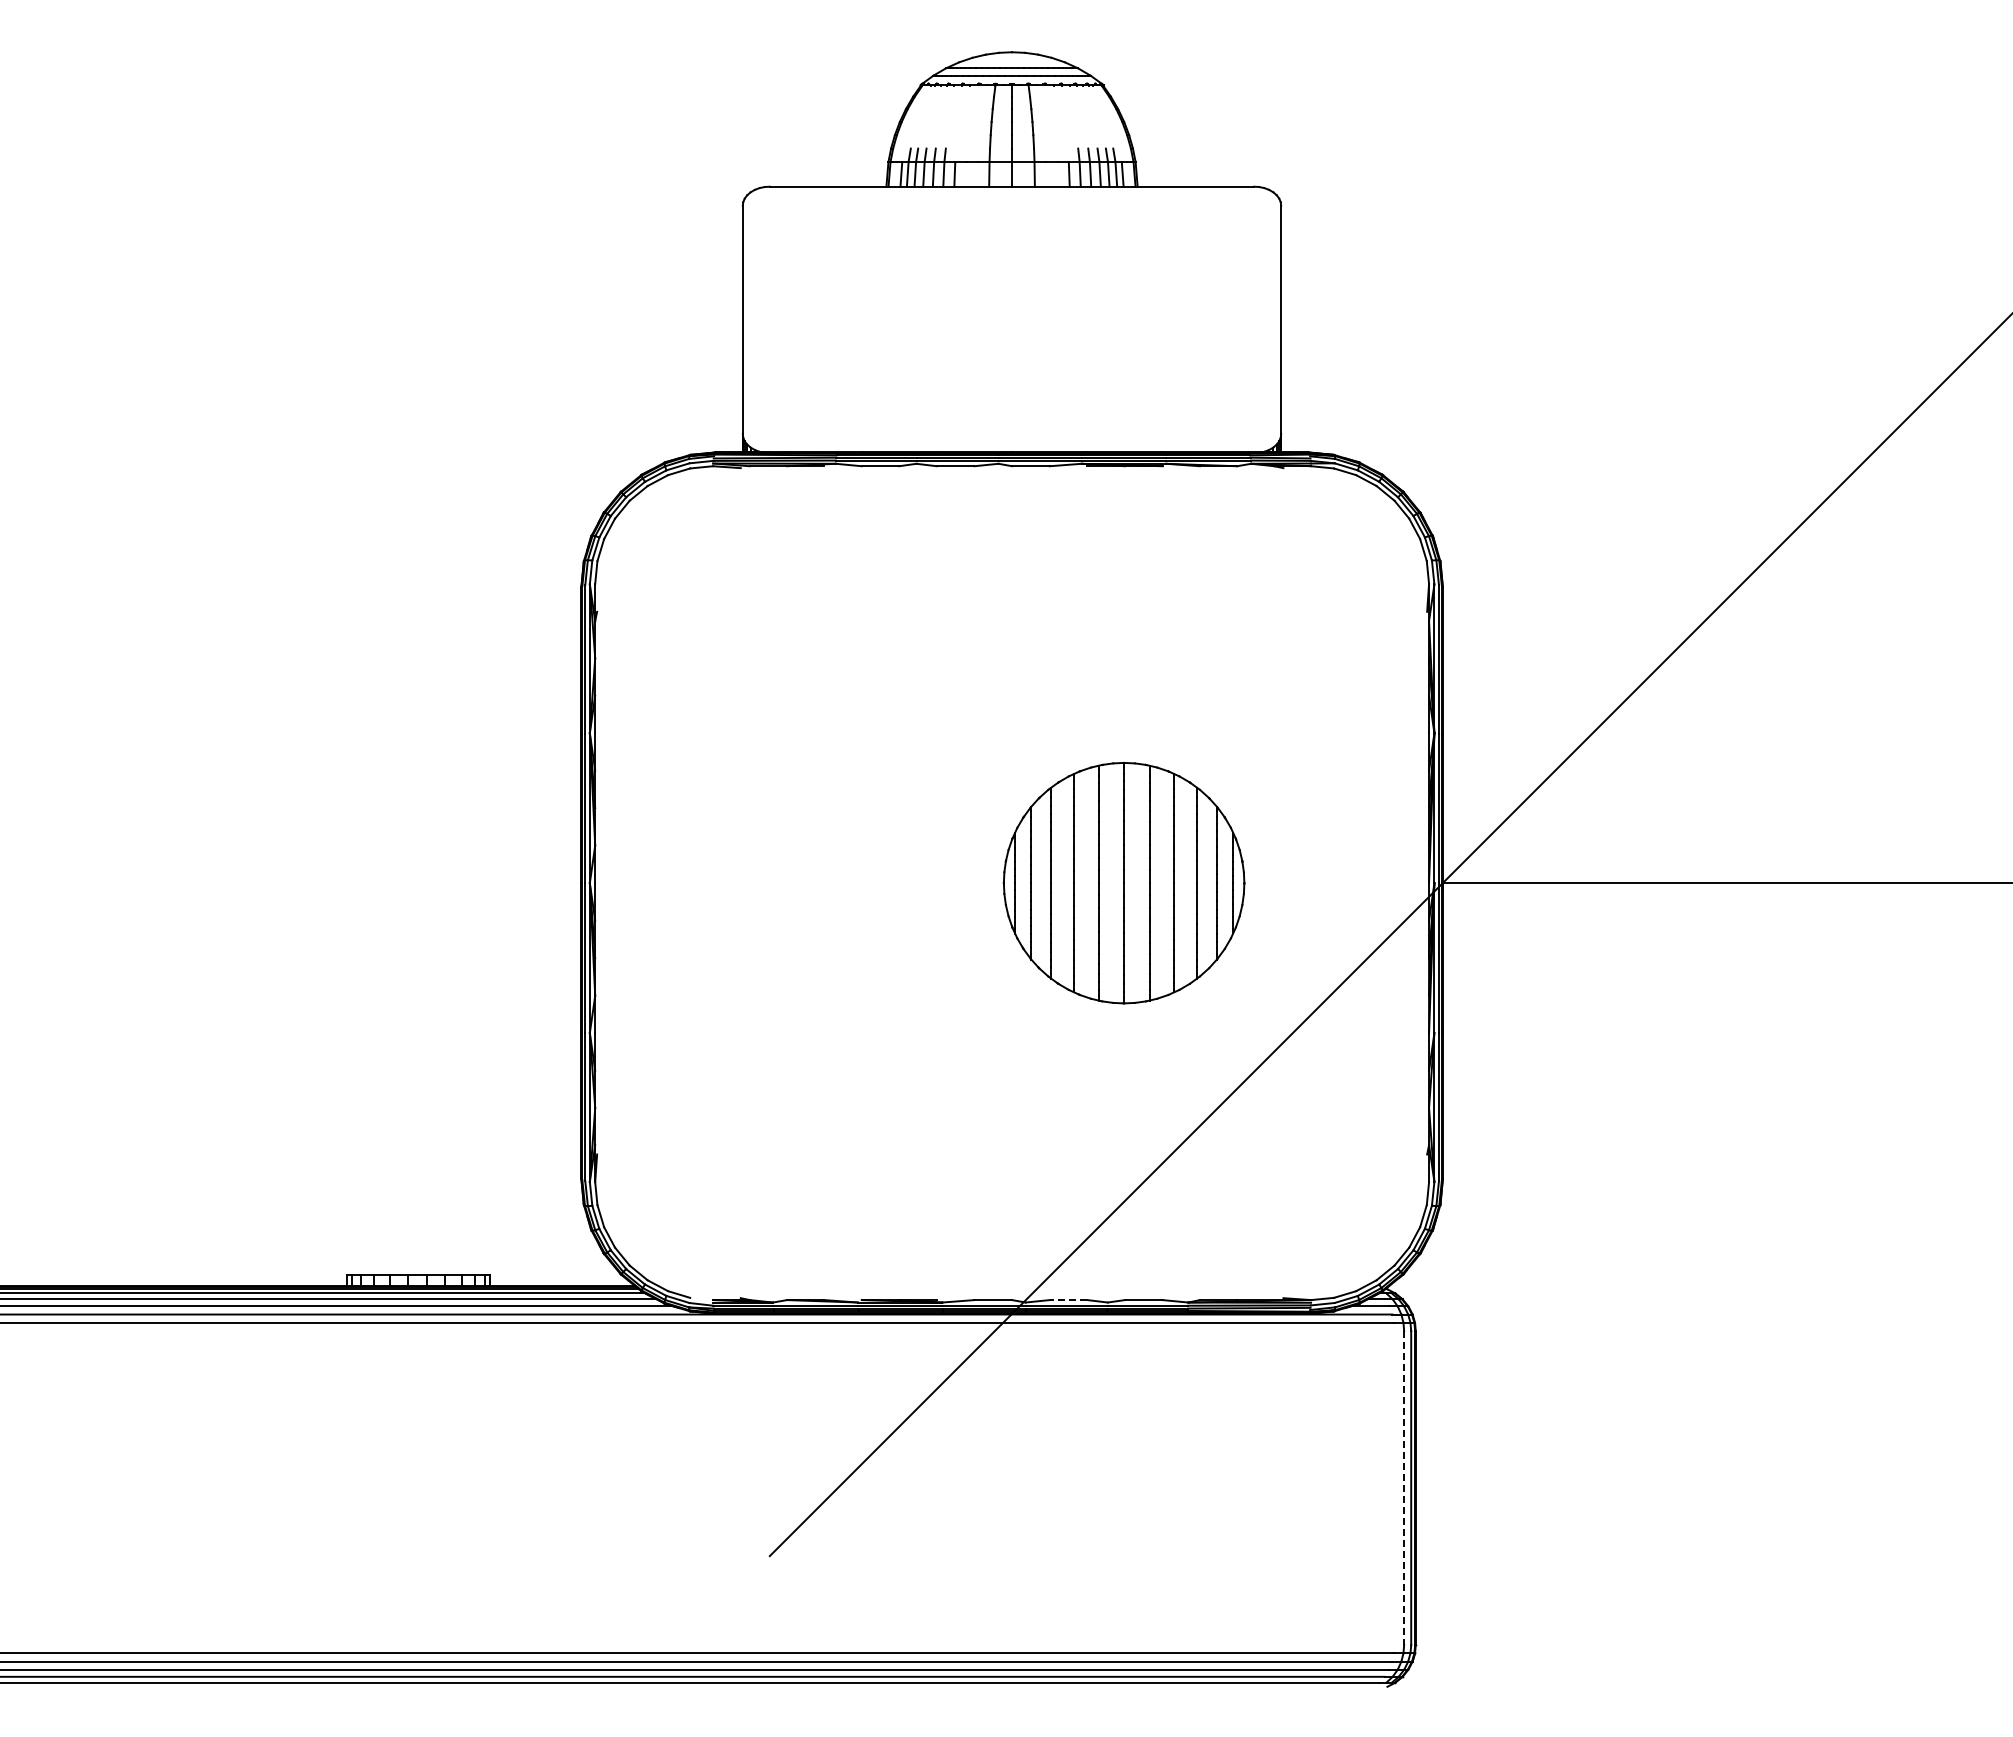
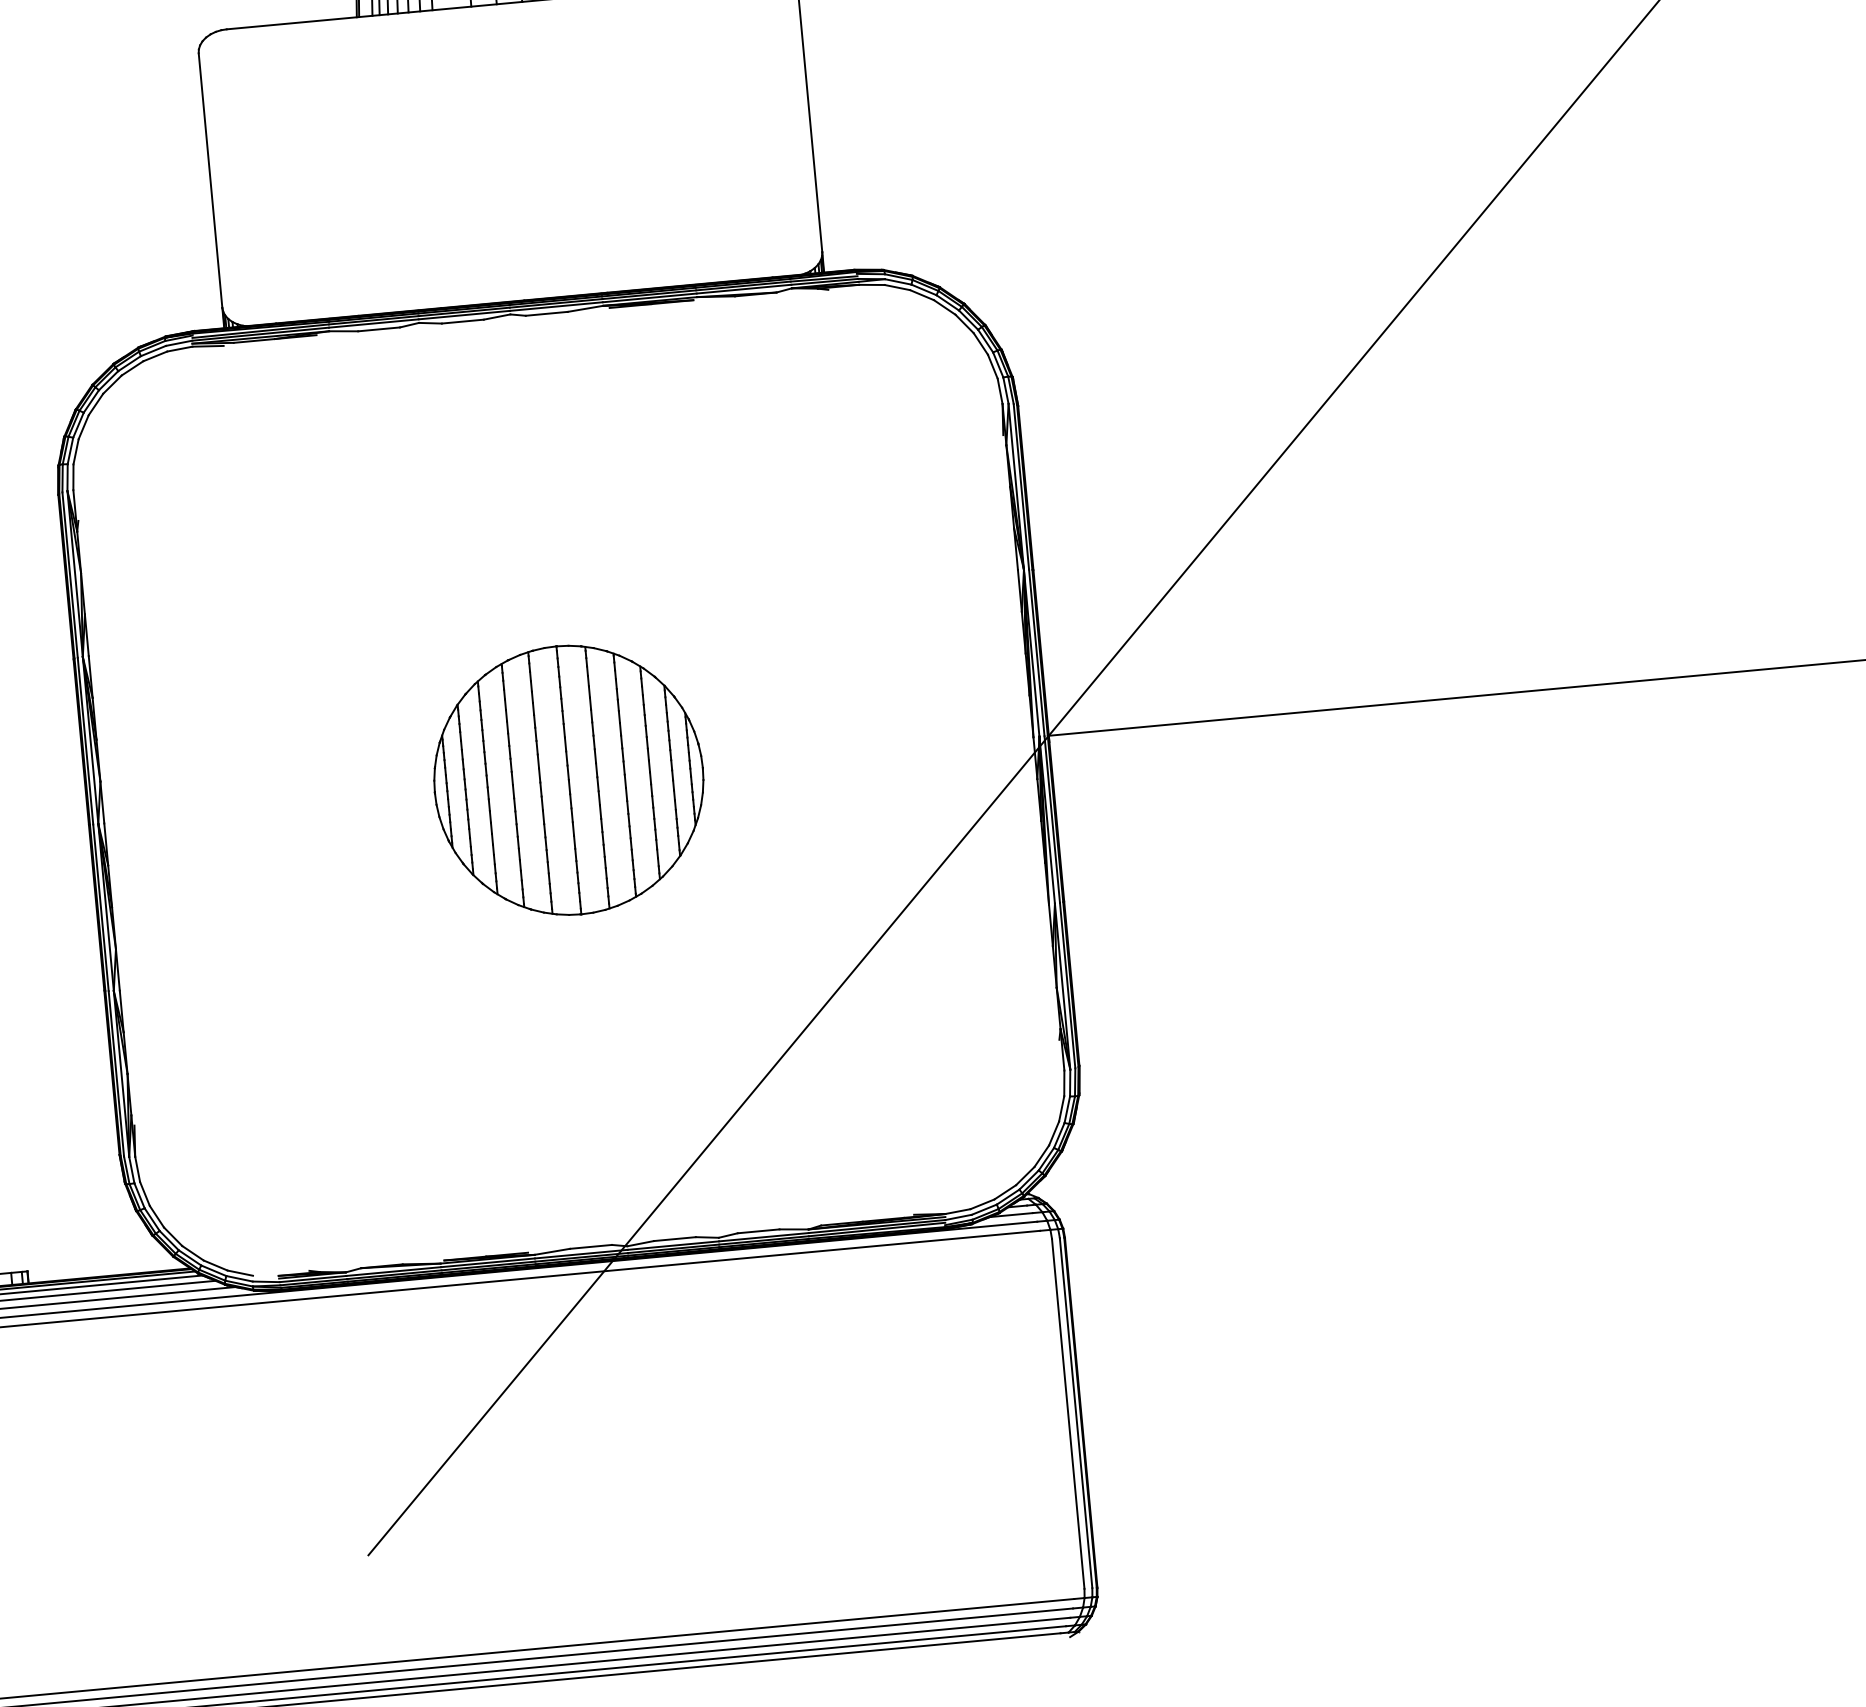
part: (1123, 882) -> (568, 779), moved
line: (1068, 1300) -> (674, 1239), dashed -> solid
line: (1404, 1488) -> (1068, 1414), dashed -> solid

